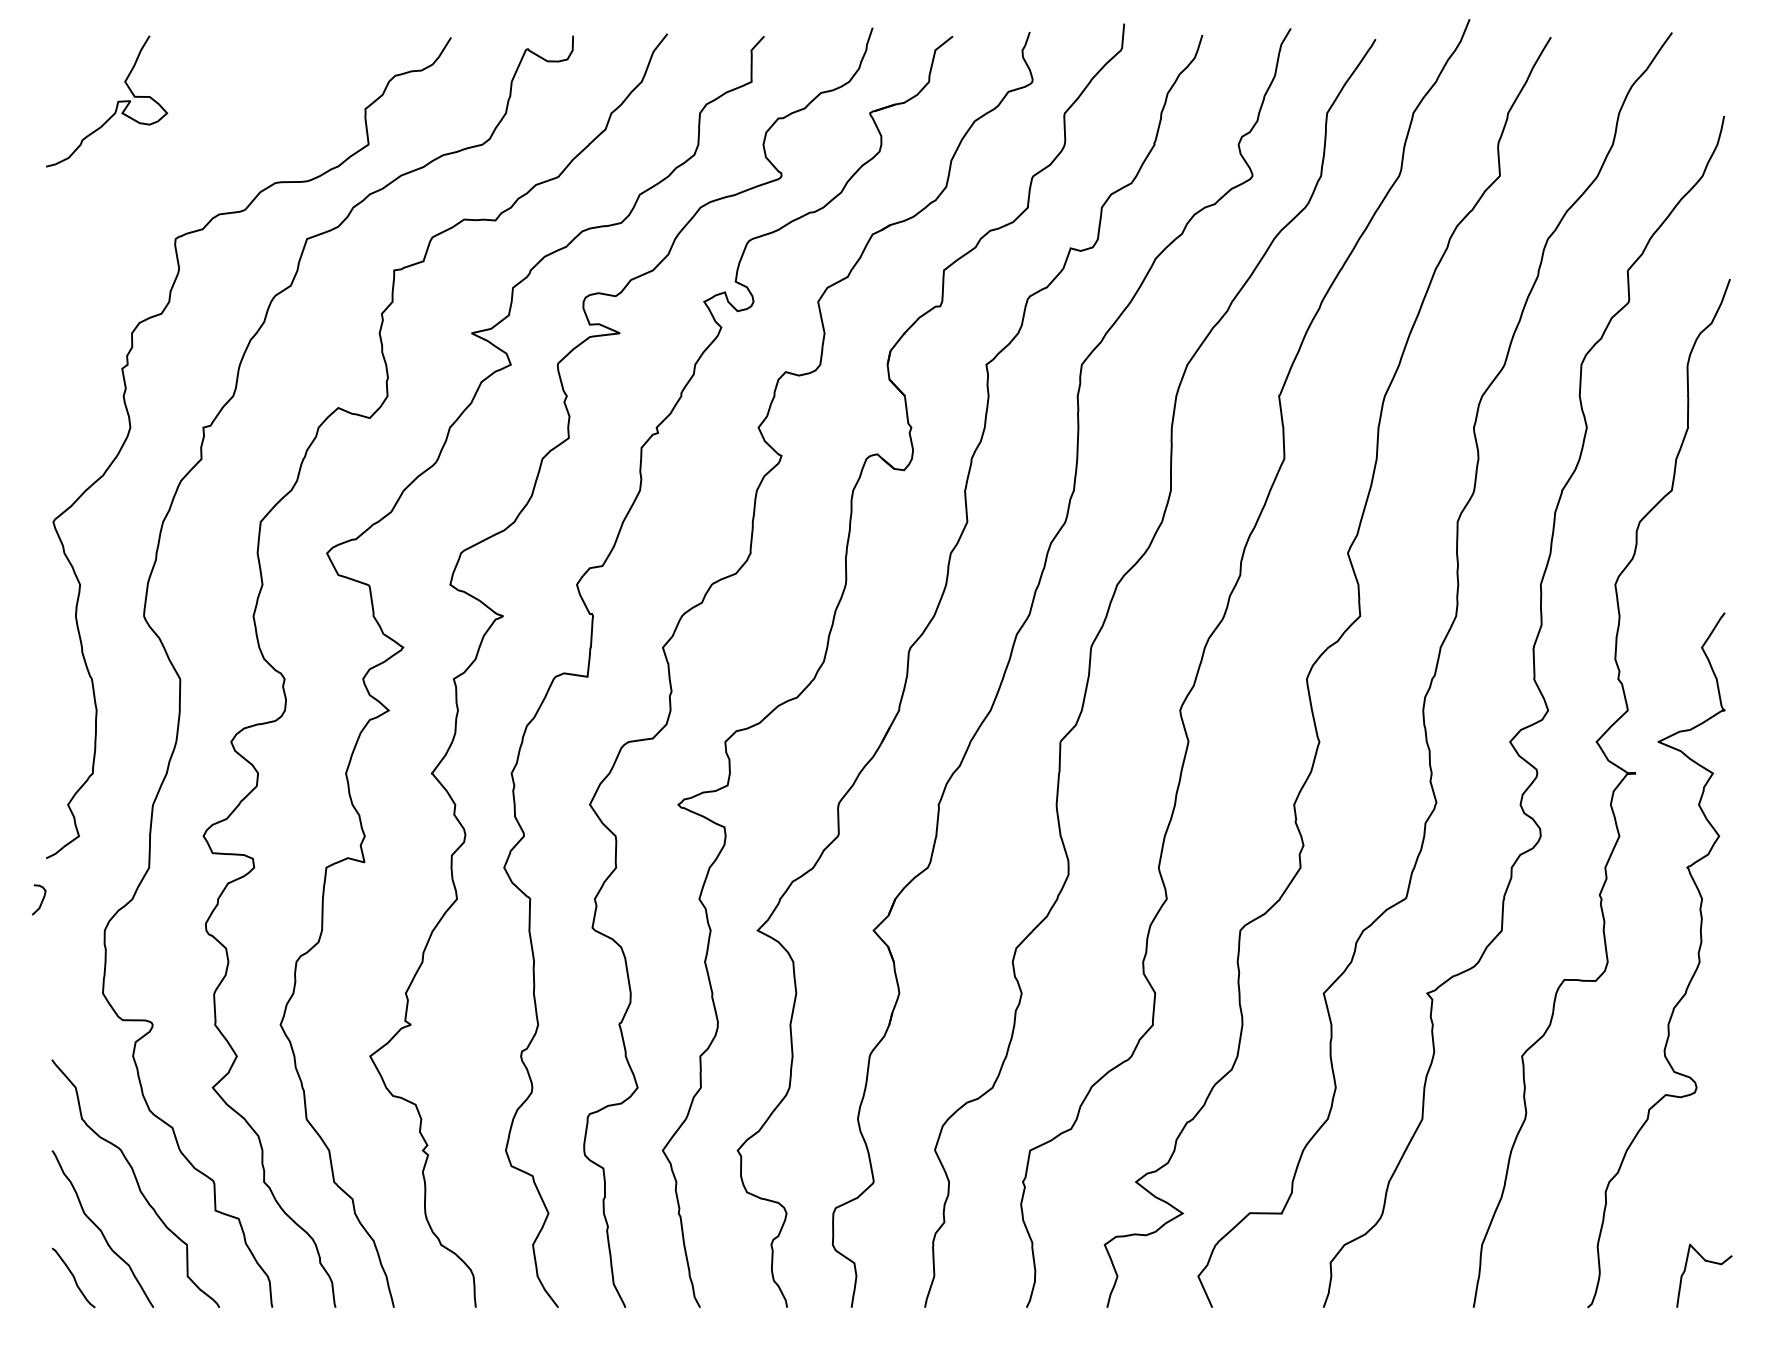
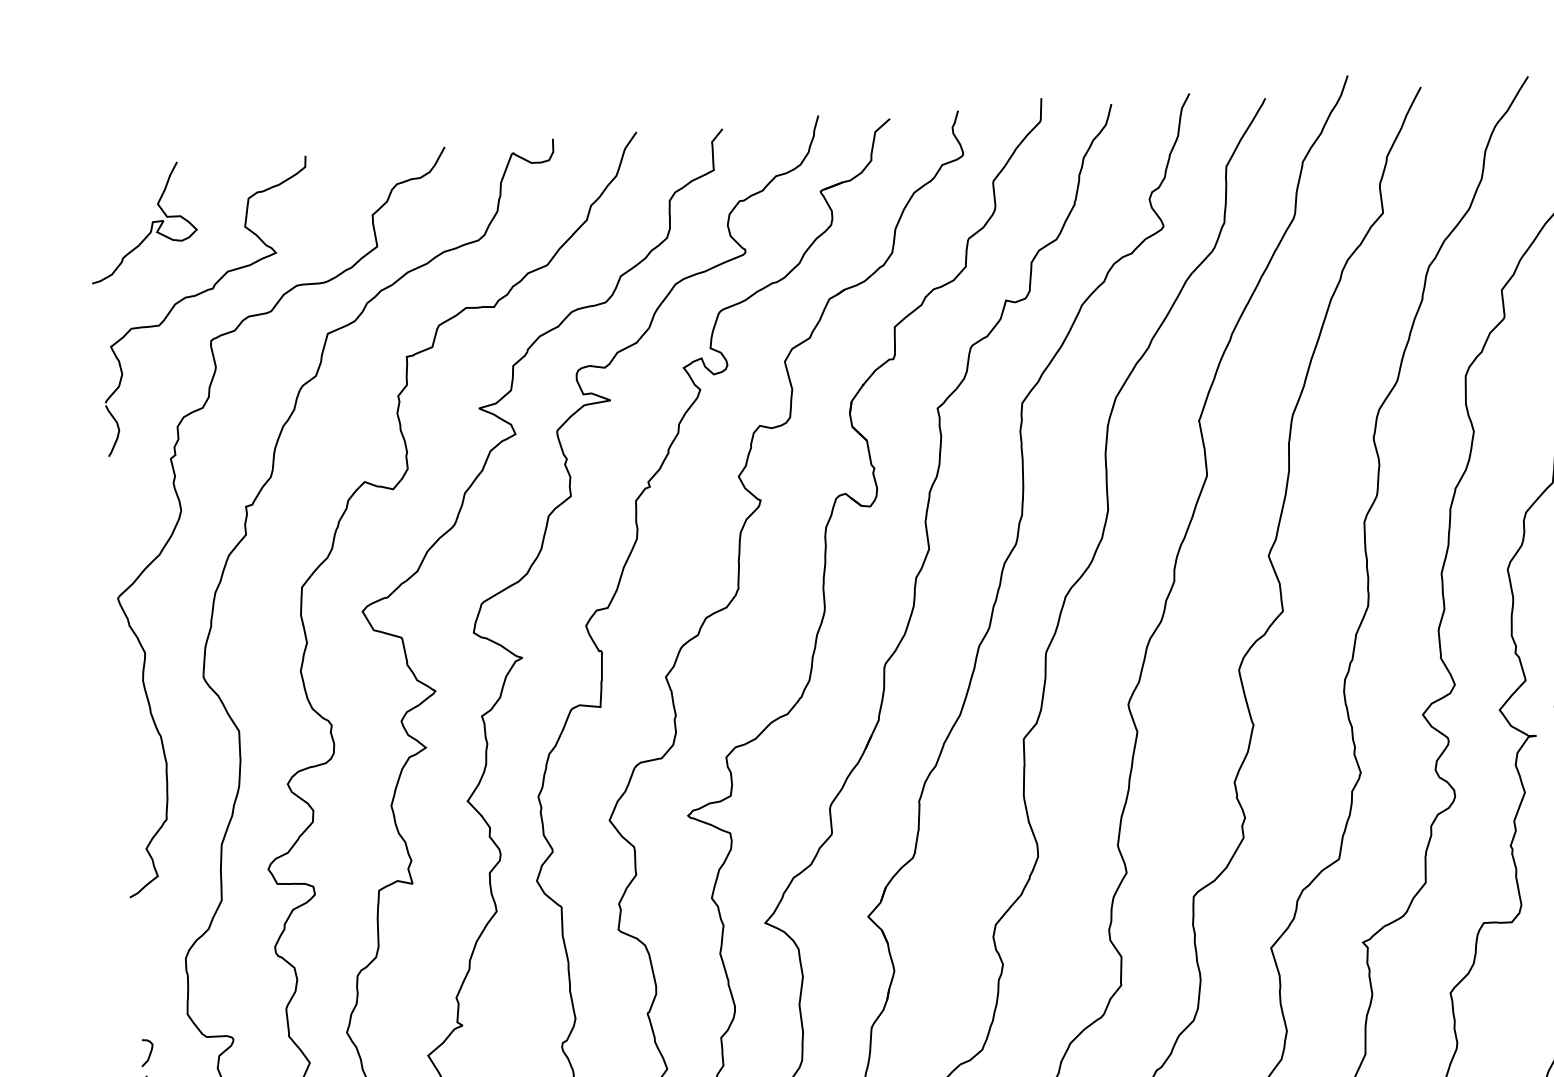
part: (166, 186) -> (200, 294), added
curve: (41, 900) -> (149, 1053), moved

